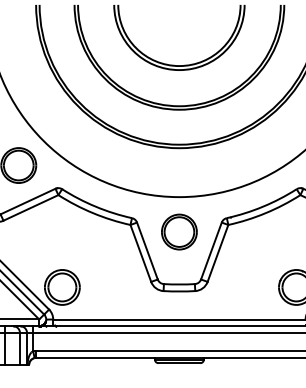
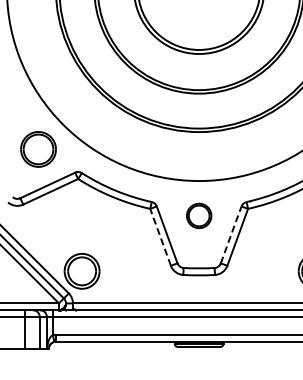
part: (179, 231) -> (199, 215), size x0.7
line: (211, 250) -> (231, 234), solid -> dashed
line: (140, 252) -> (160, 236), solid -> dashed

